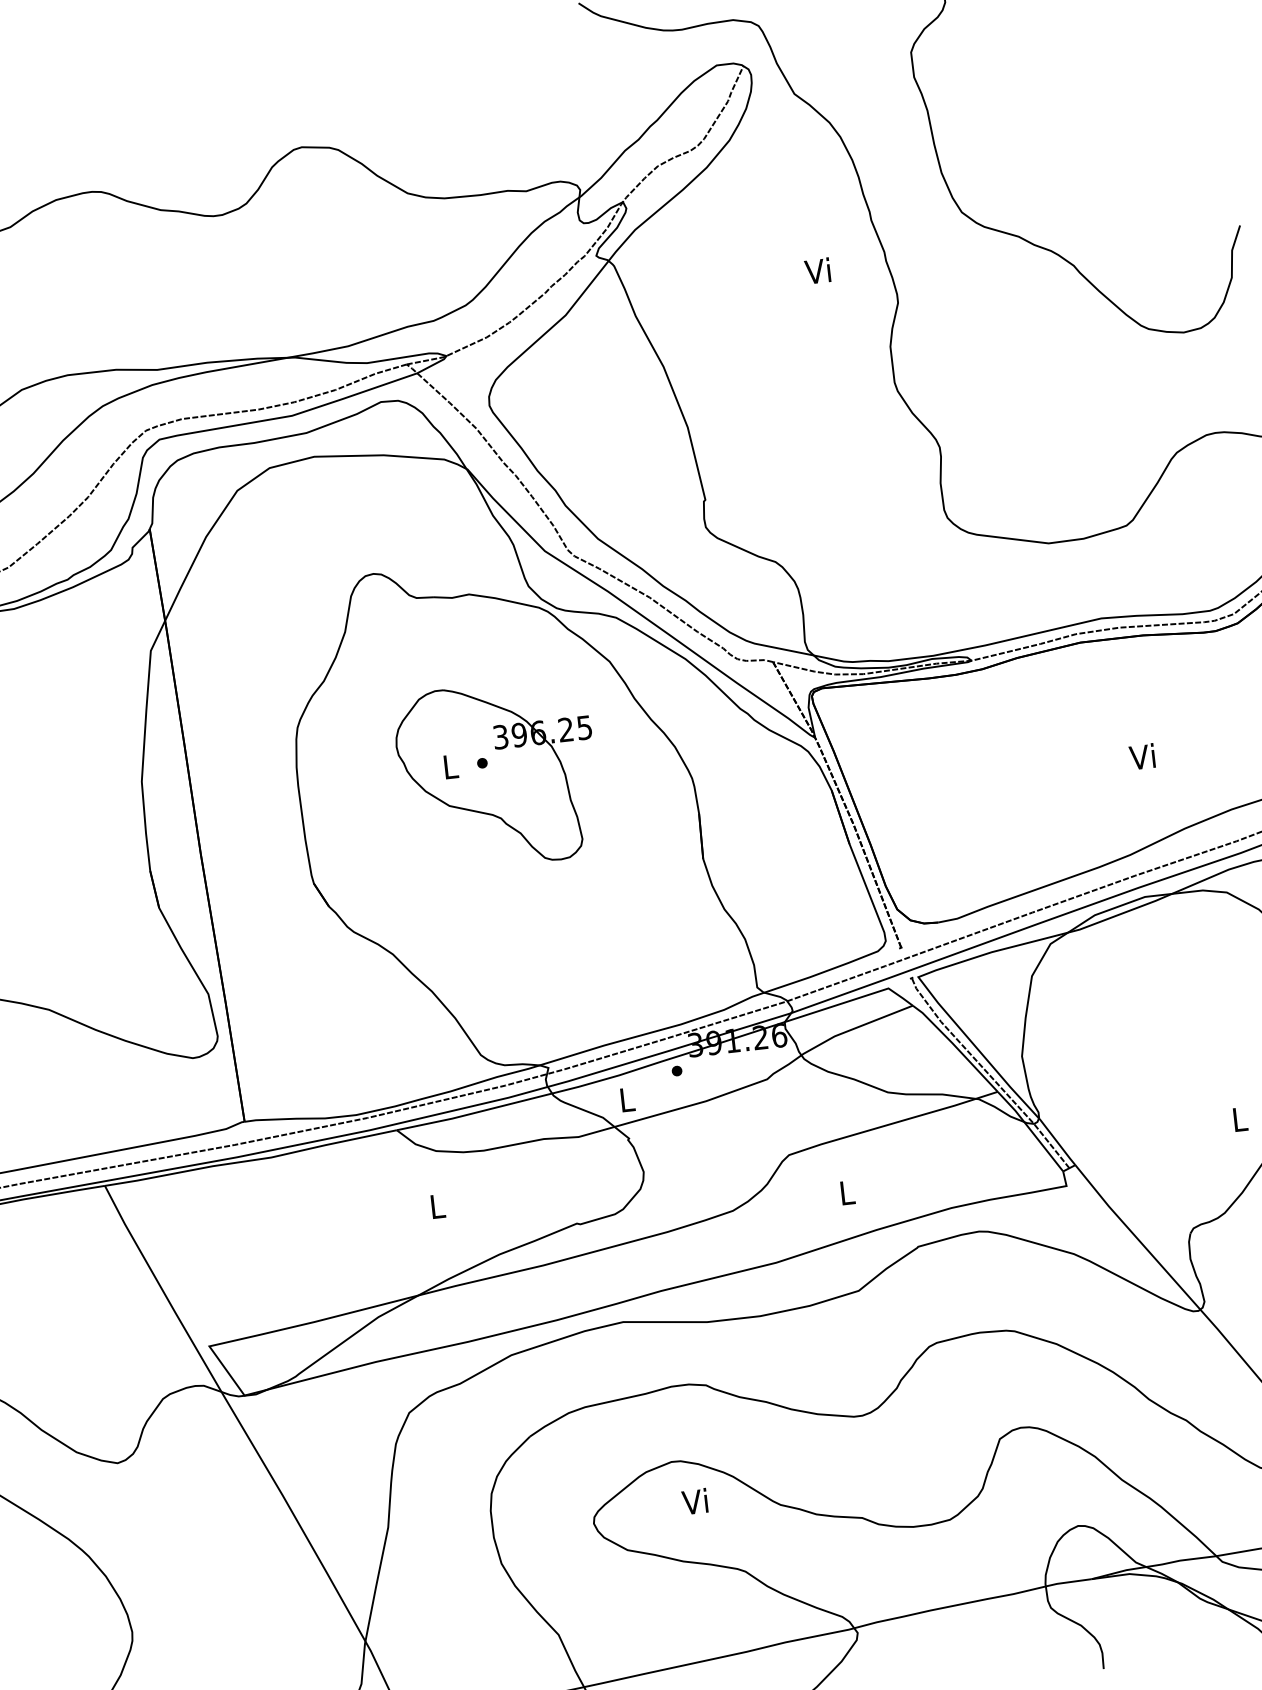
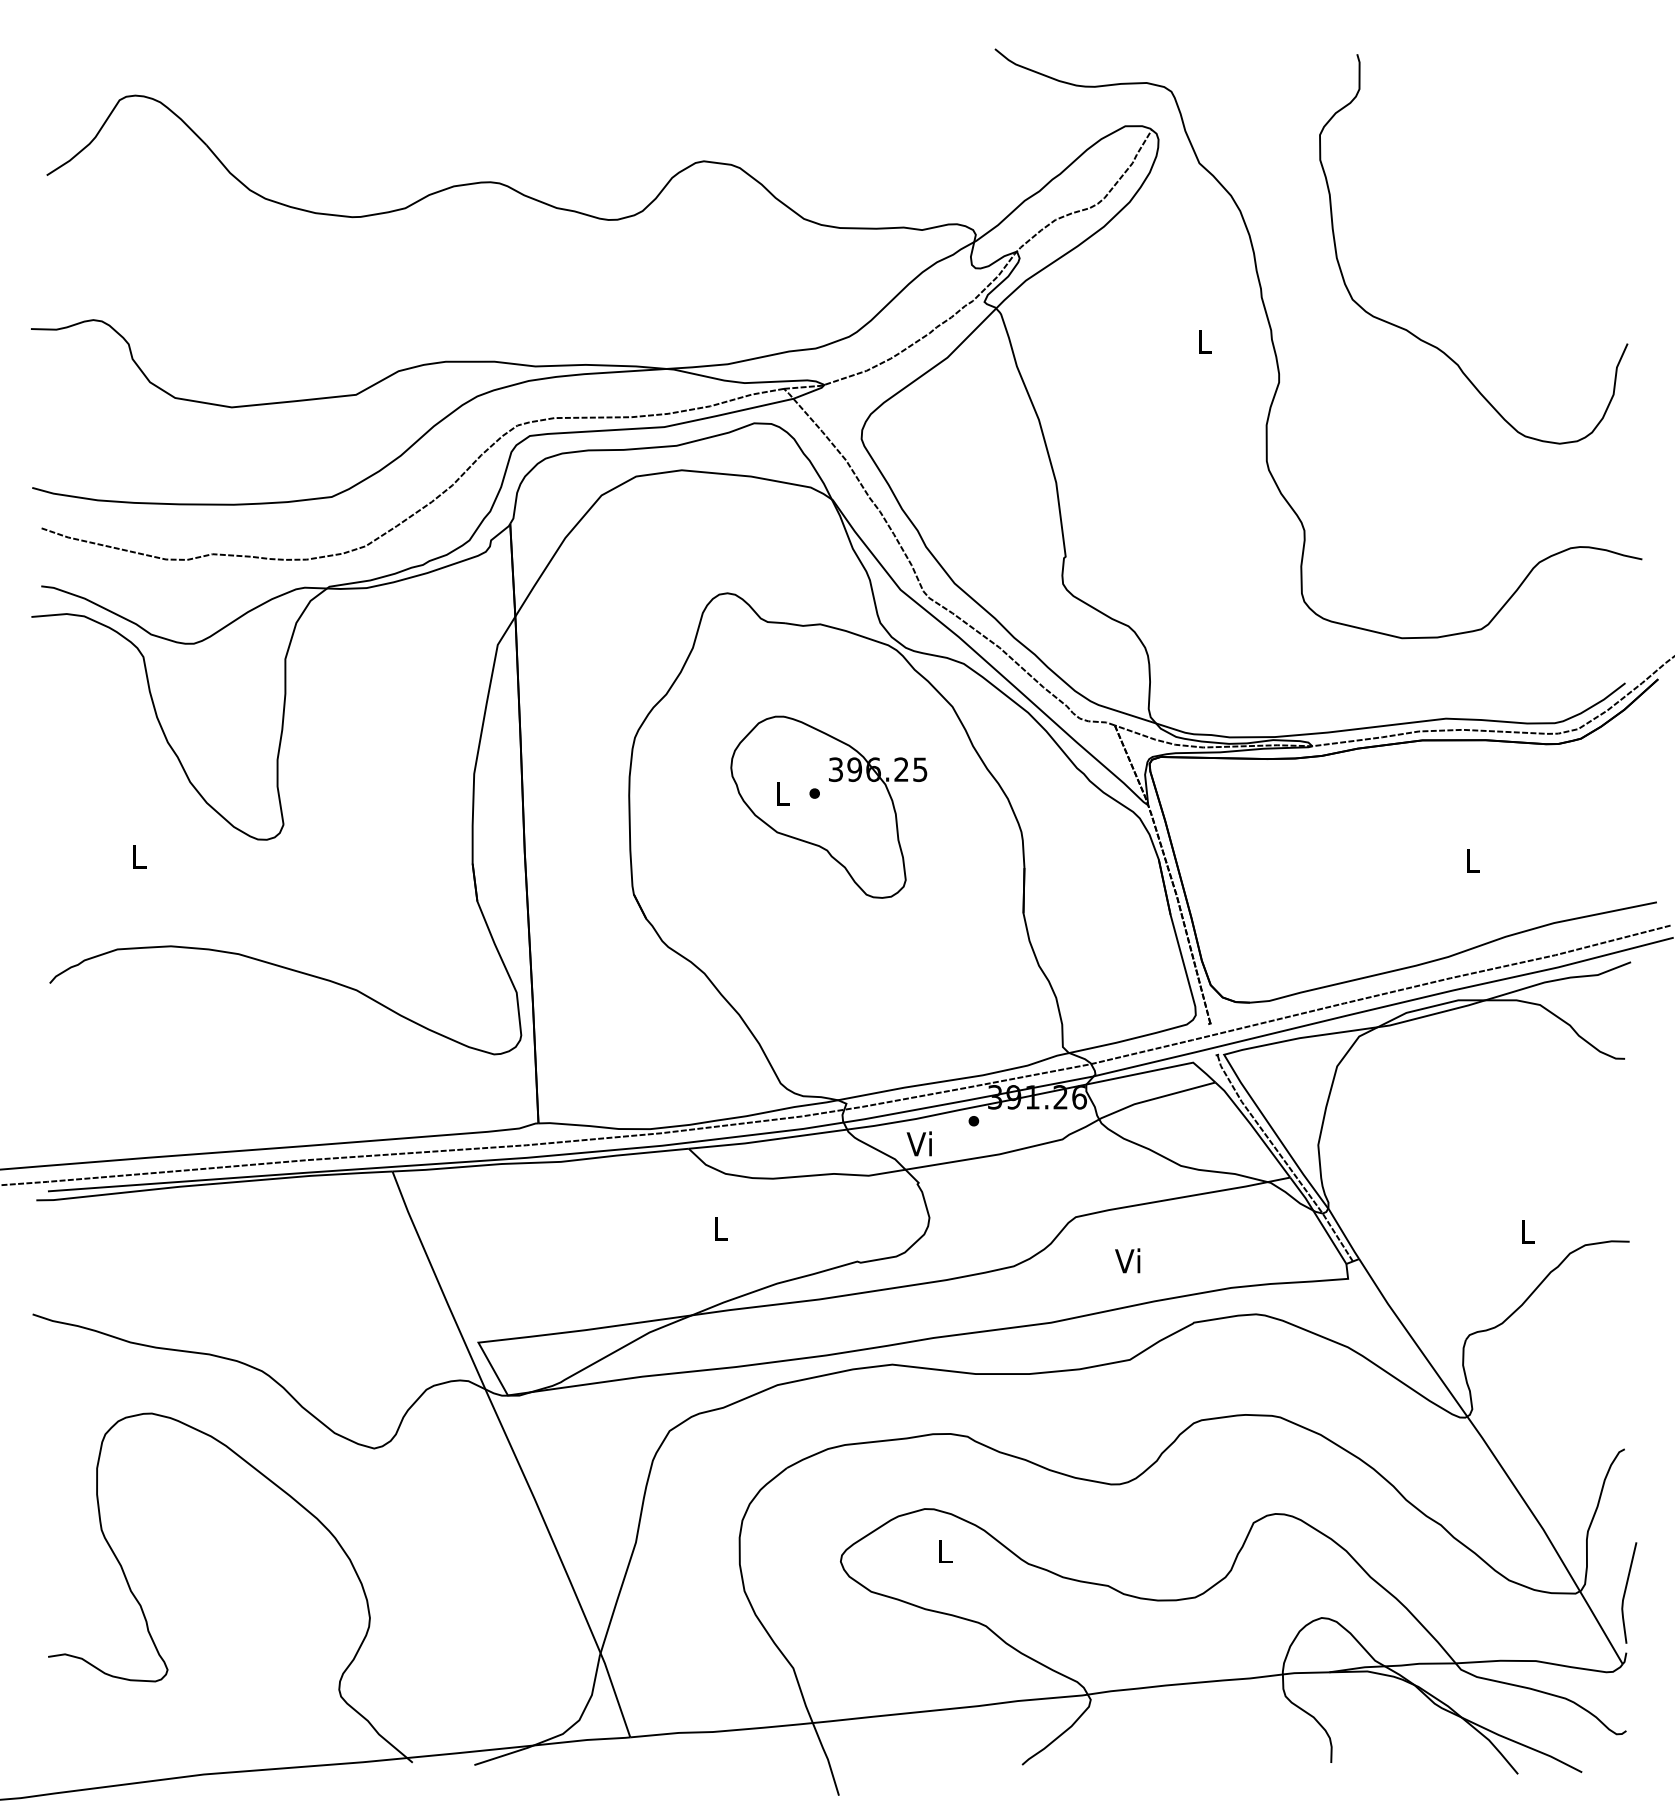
text: (817, 270) -> (1202, 341), Vi -> L
text: (1141, 756) -> (1470, 860), Vi -> L
text: (624, 1099) -> (918, 1143), L -> Vi
text: (845, 1192) -> (1127, 1260), L -> Vi
text: (694, 1501) -> (943, 1550), Vi -> L

